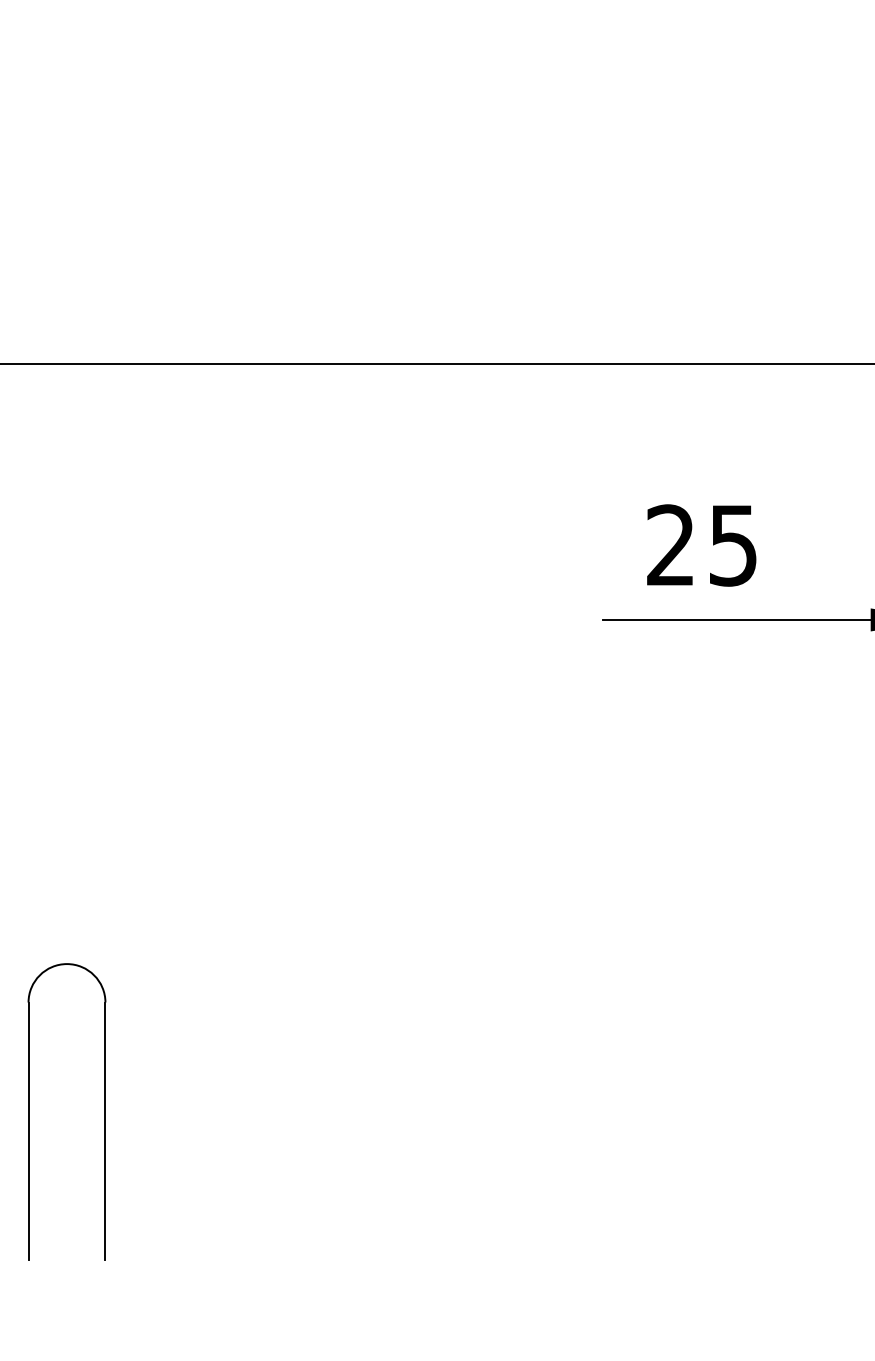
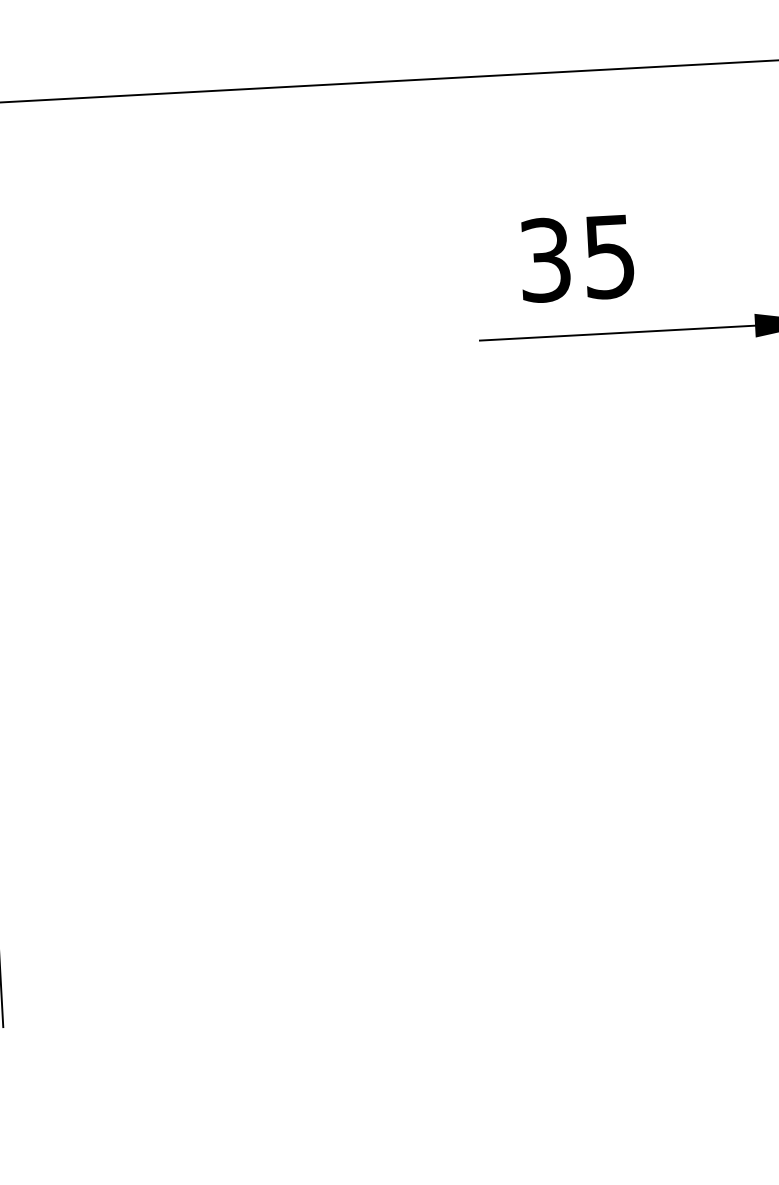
text: (670, 545) -> (544, 260), 25 -> 35

